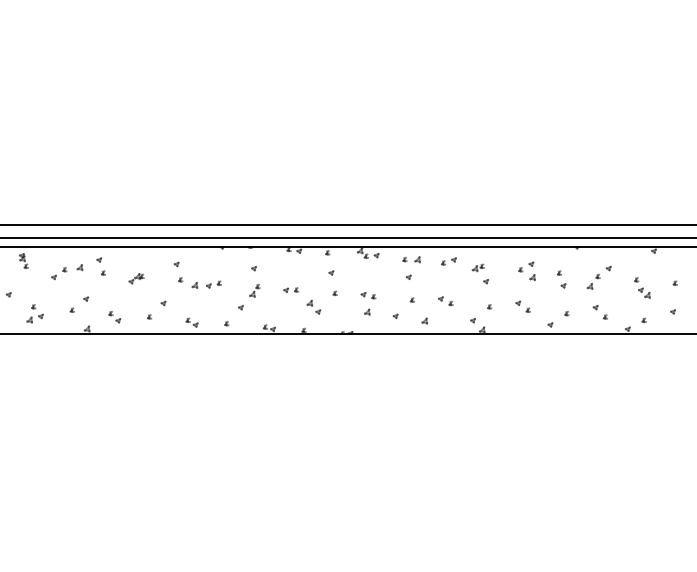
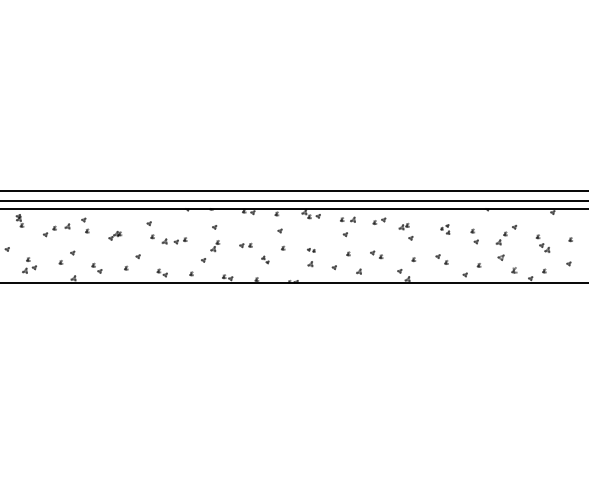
part: (525, 271) -> (444, 229), size x0.6
part: (368, 296) -> (311, 250), size x0.6
part: (314, 306) -> (265, 259), size x0.6
part: (600, 312) -> (507, 264), size x1.6

